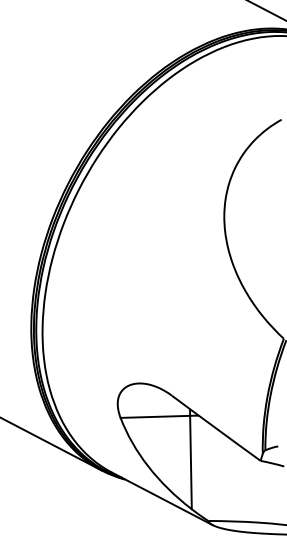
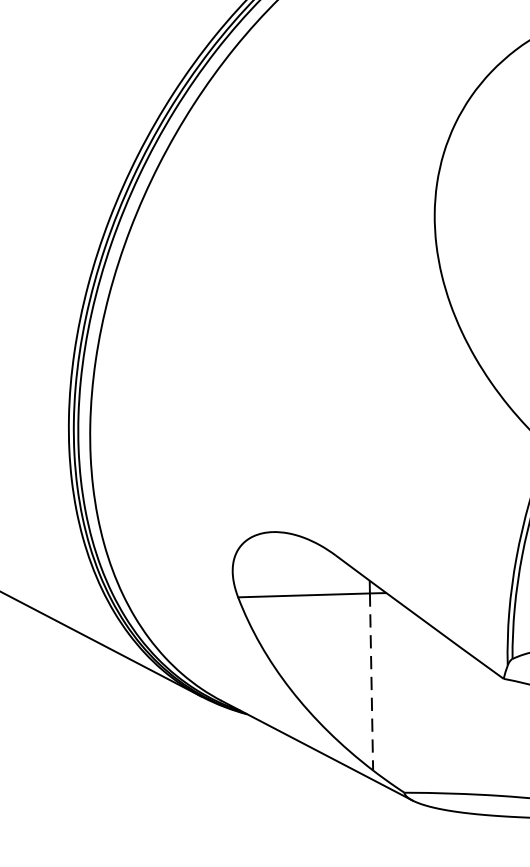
line: (190, 462) -> (370, 681), solid -> dashed

